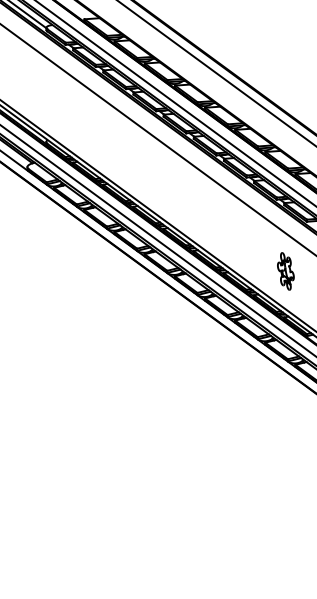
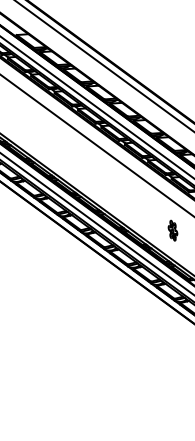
part: (285, 271) -> (172, 230), size x0.7

